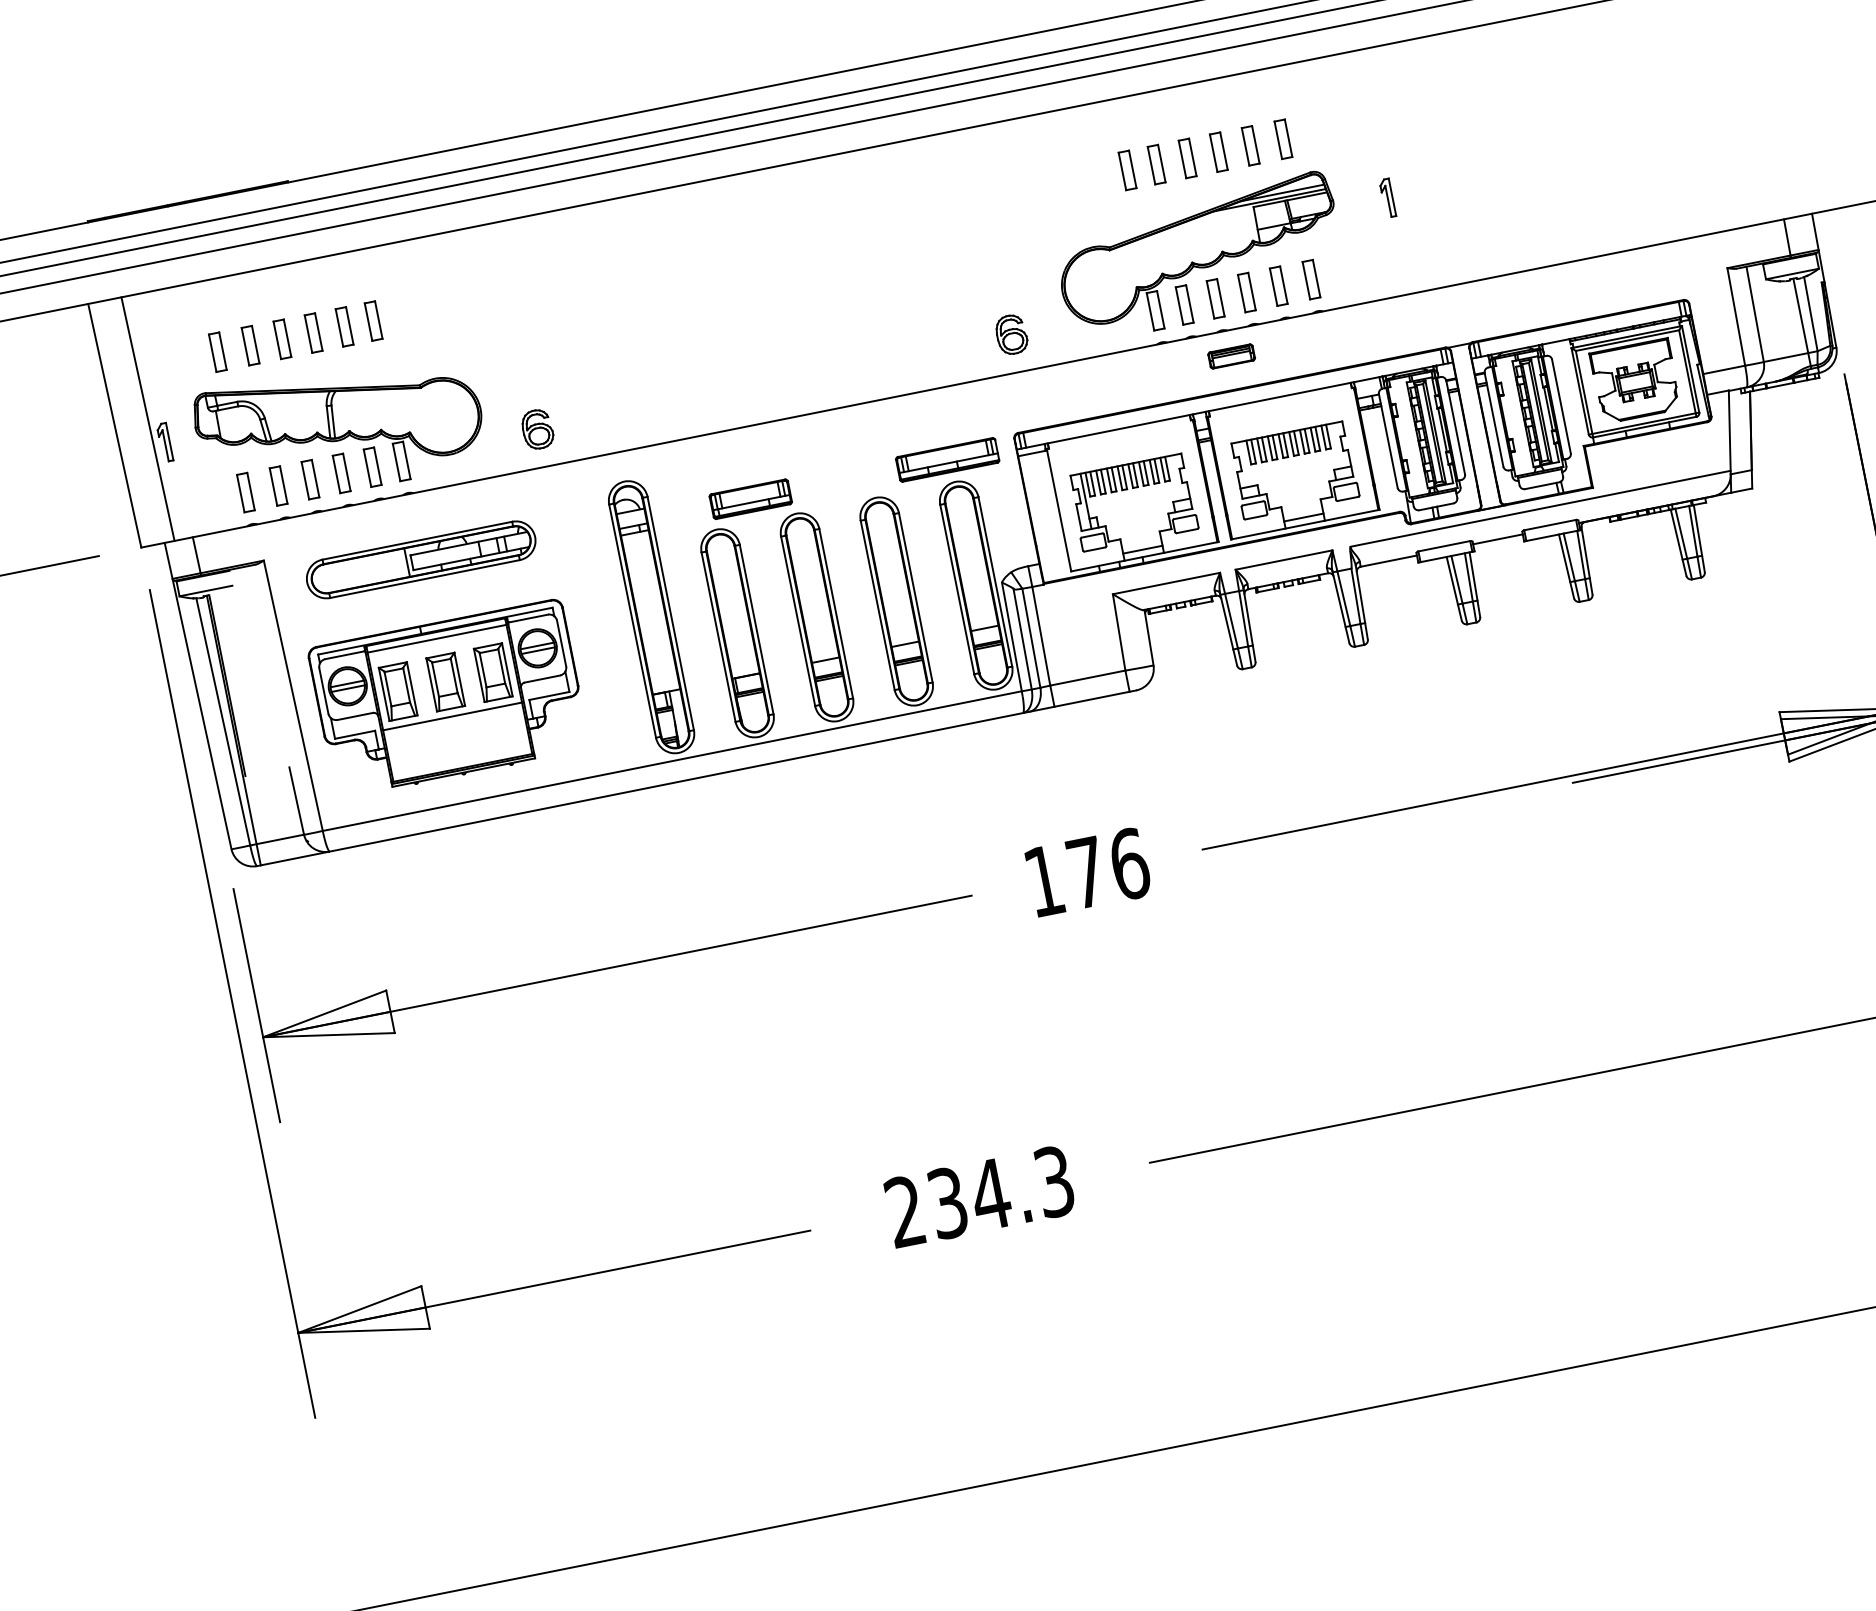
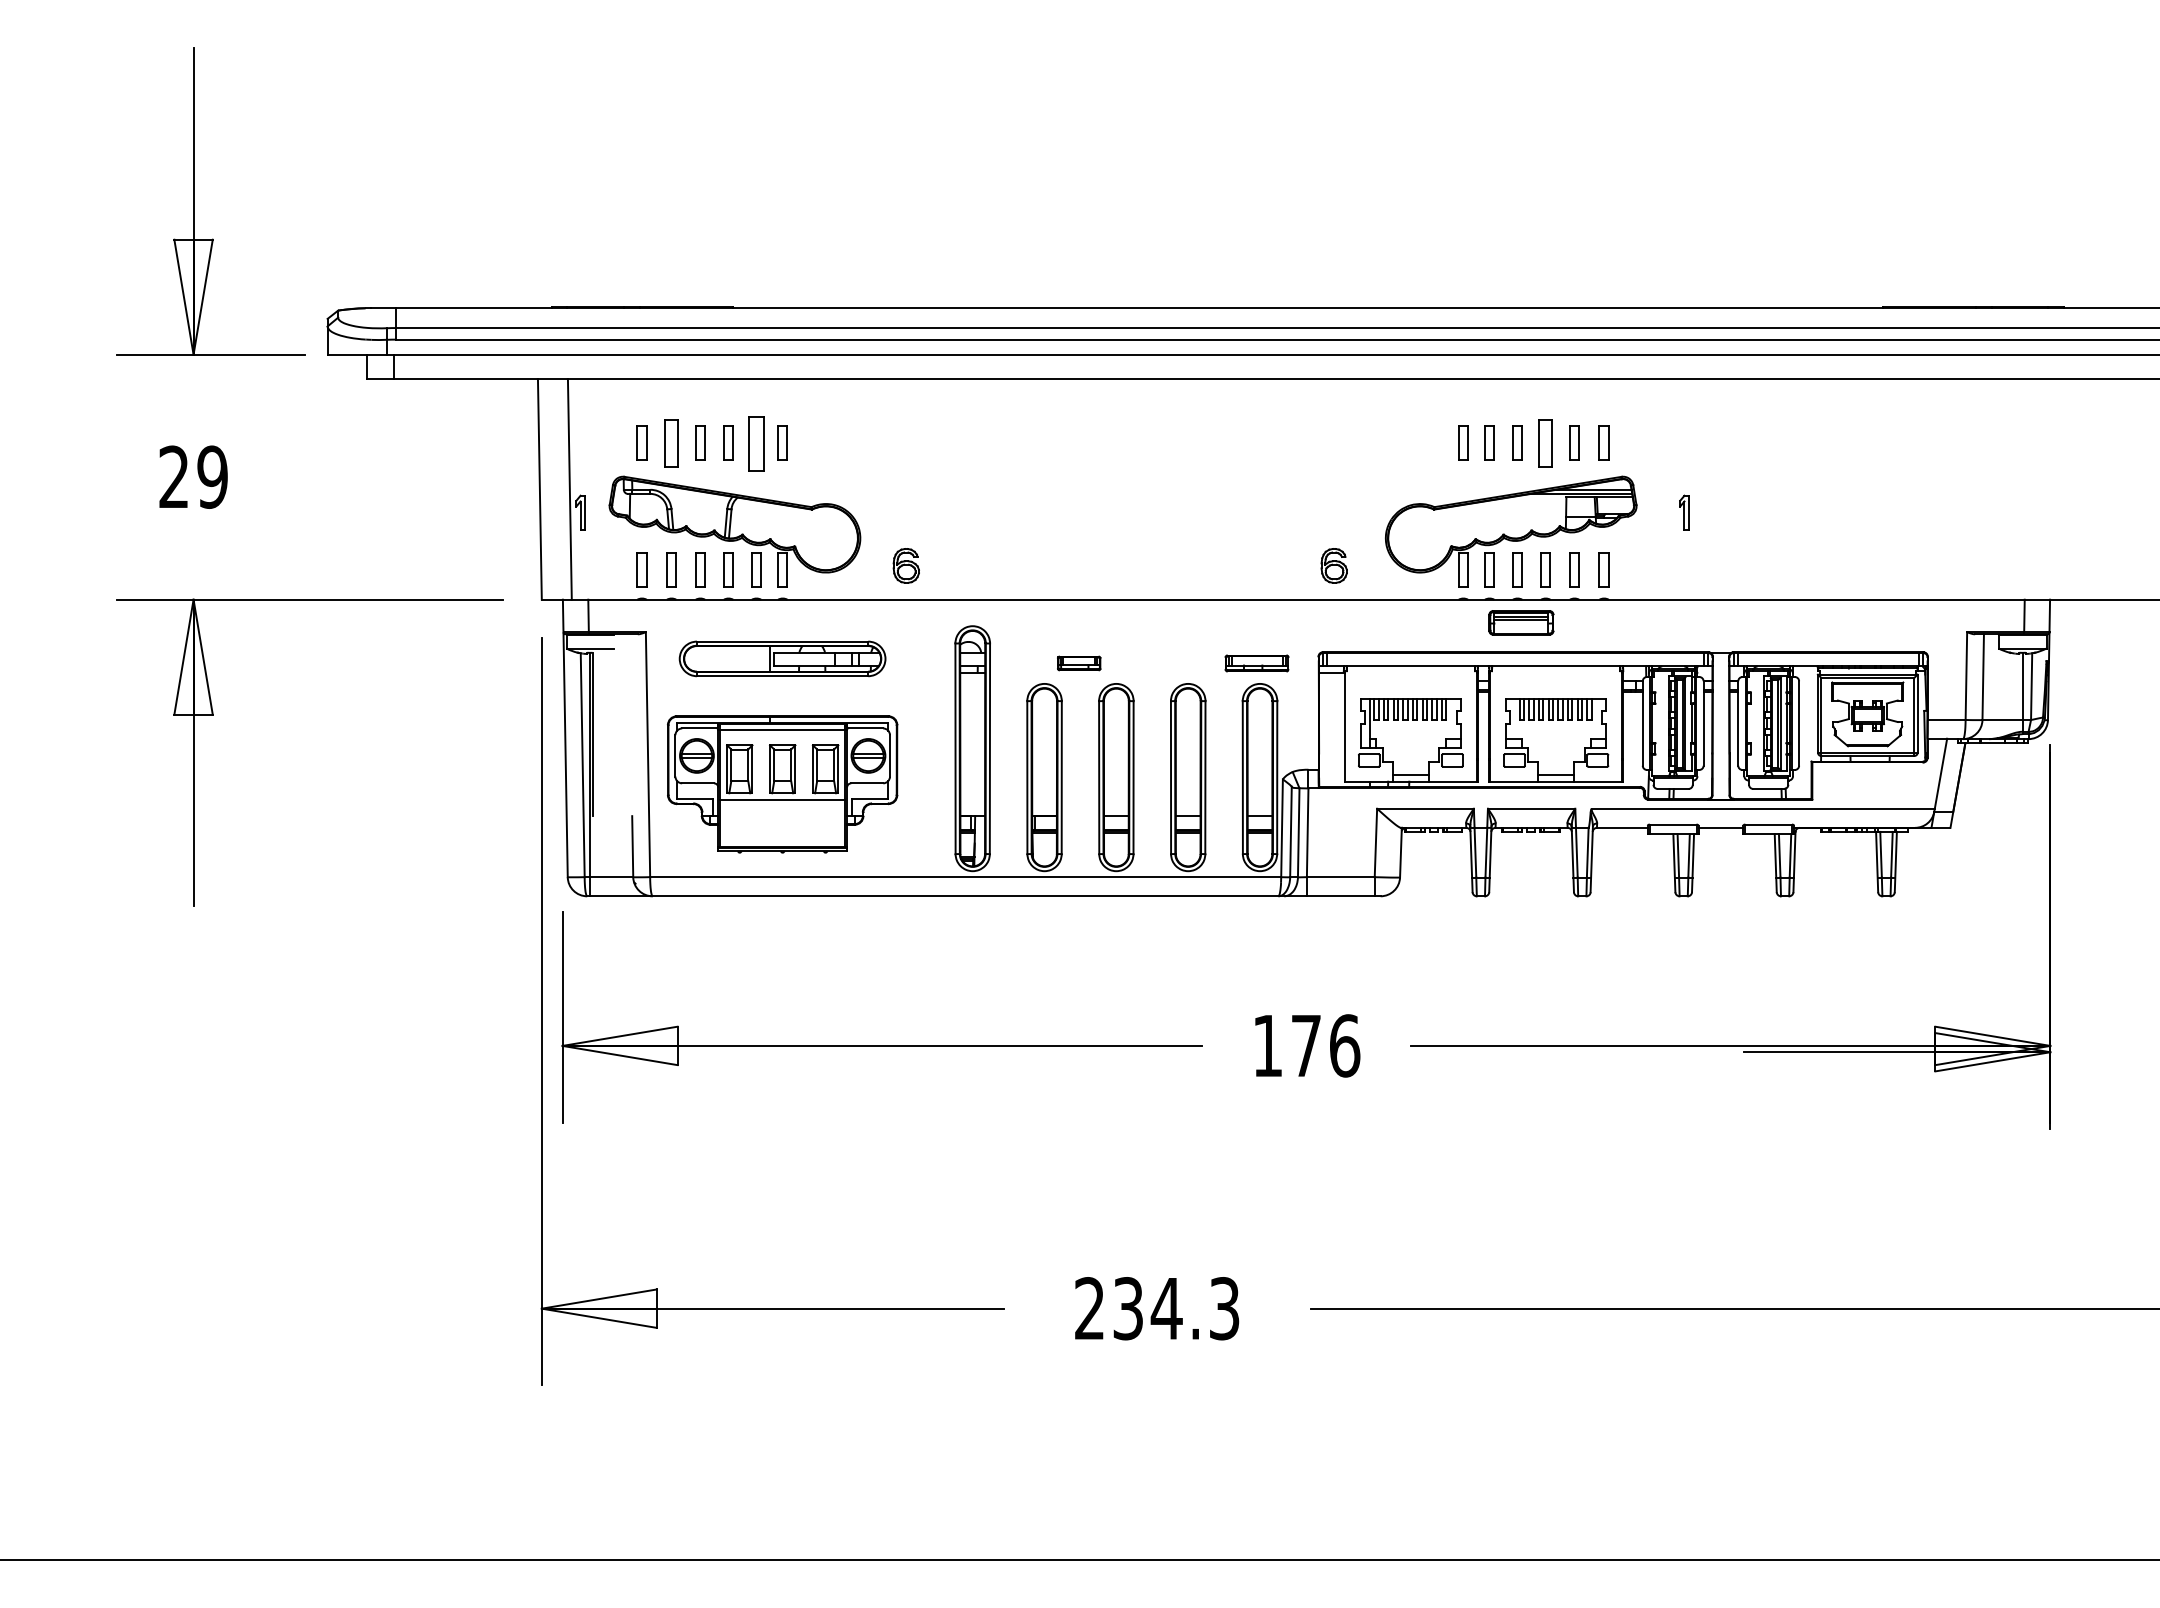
part: (1218, 151) -> (1545, 442), size x1.4
part: (344, 325) -> (756, 442), size x1.6
part: (250, 344) -> (671, 442), size x1.4
part: (1231, 356) -> (1521, 622), size x1.6
part: (947, 460) -> (1256, 663), size x0.7
part: (749, 499) -> (1078, 663), size x0.6

